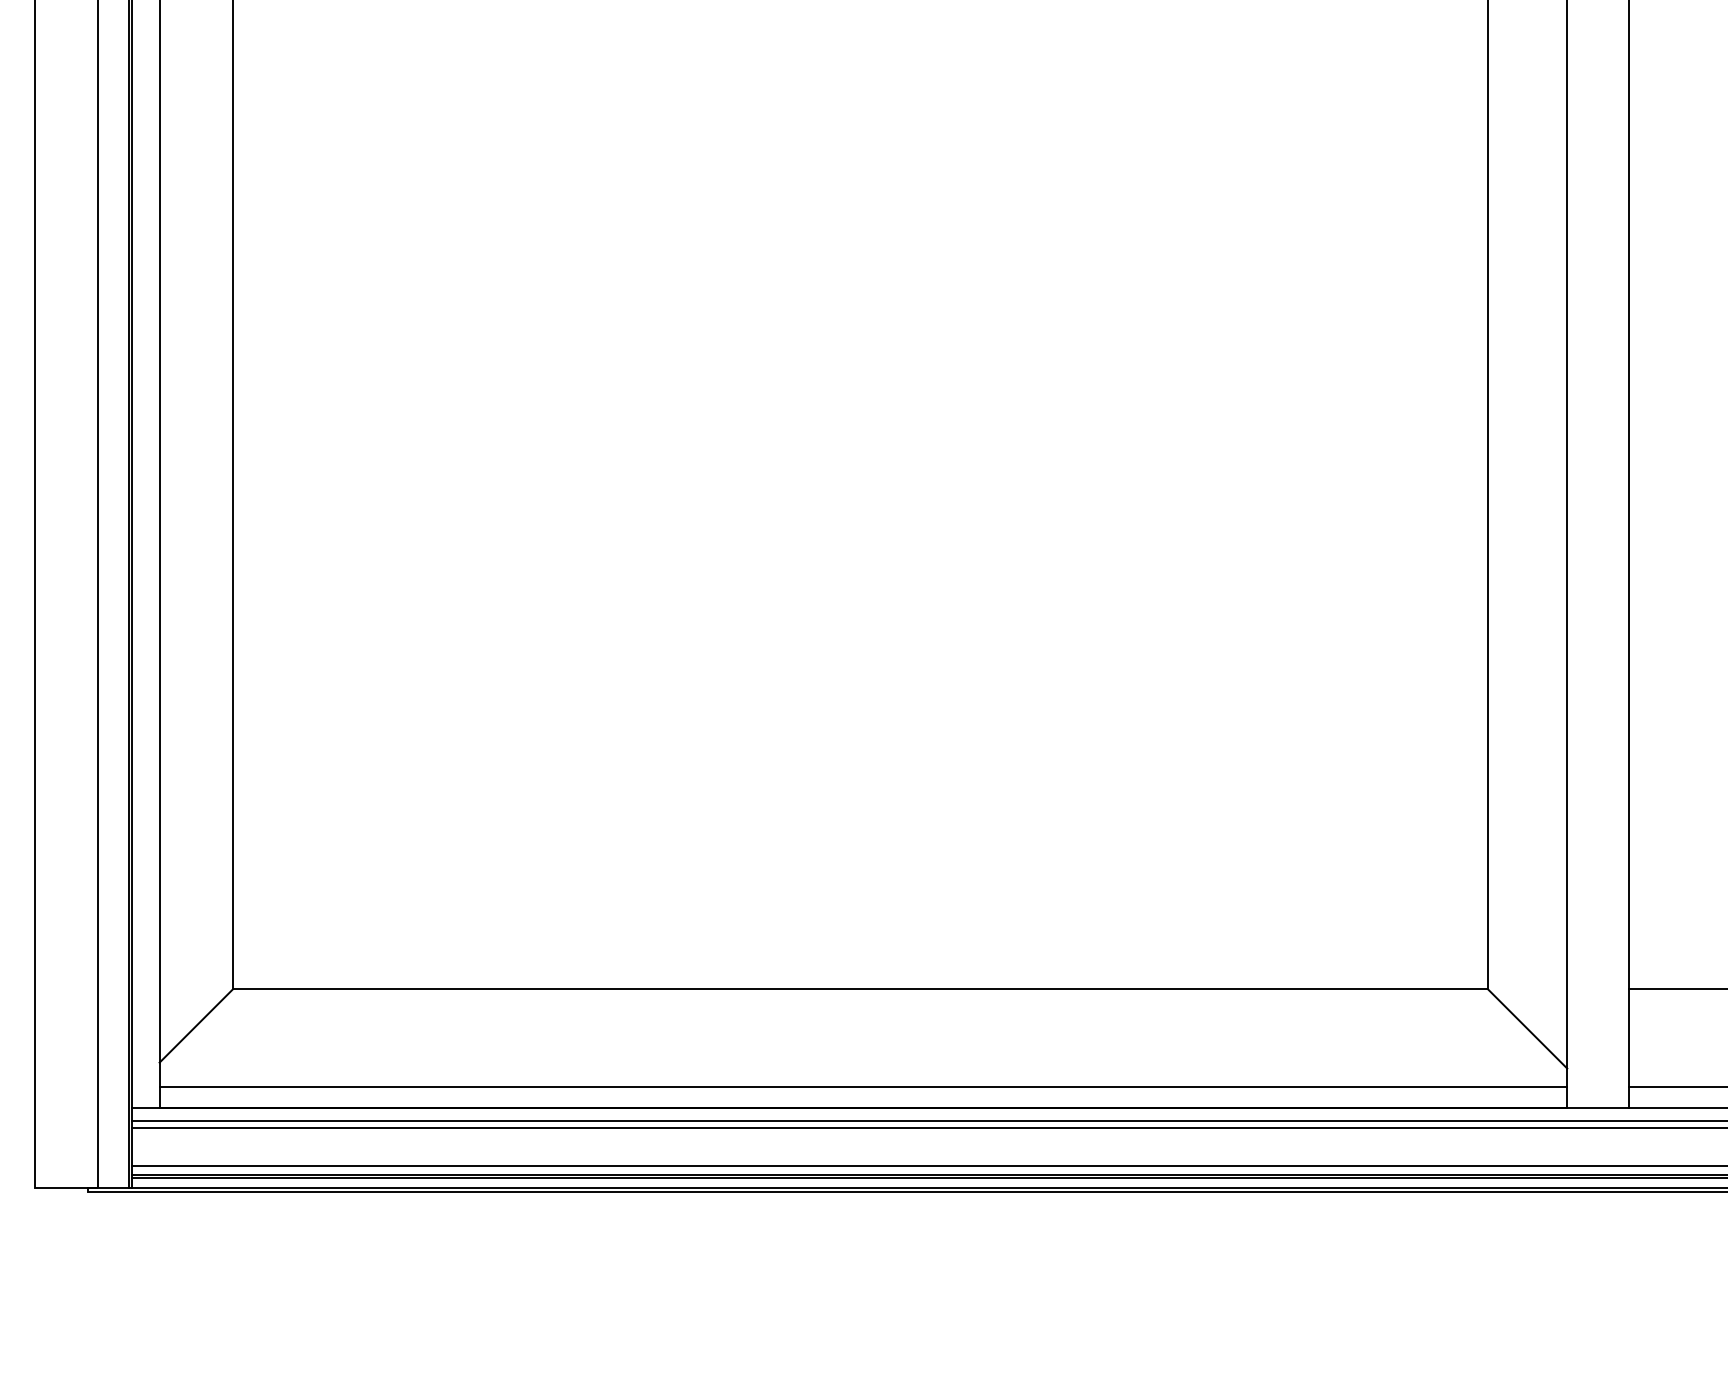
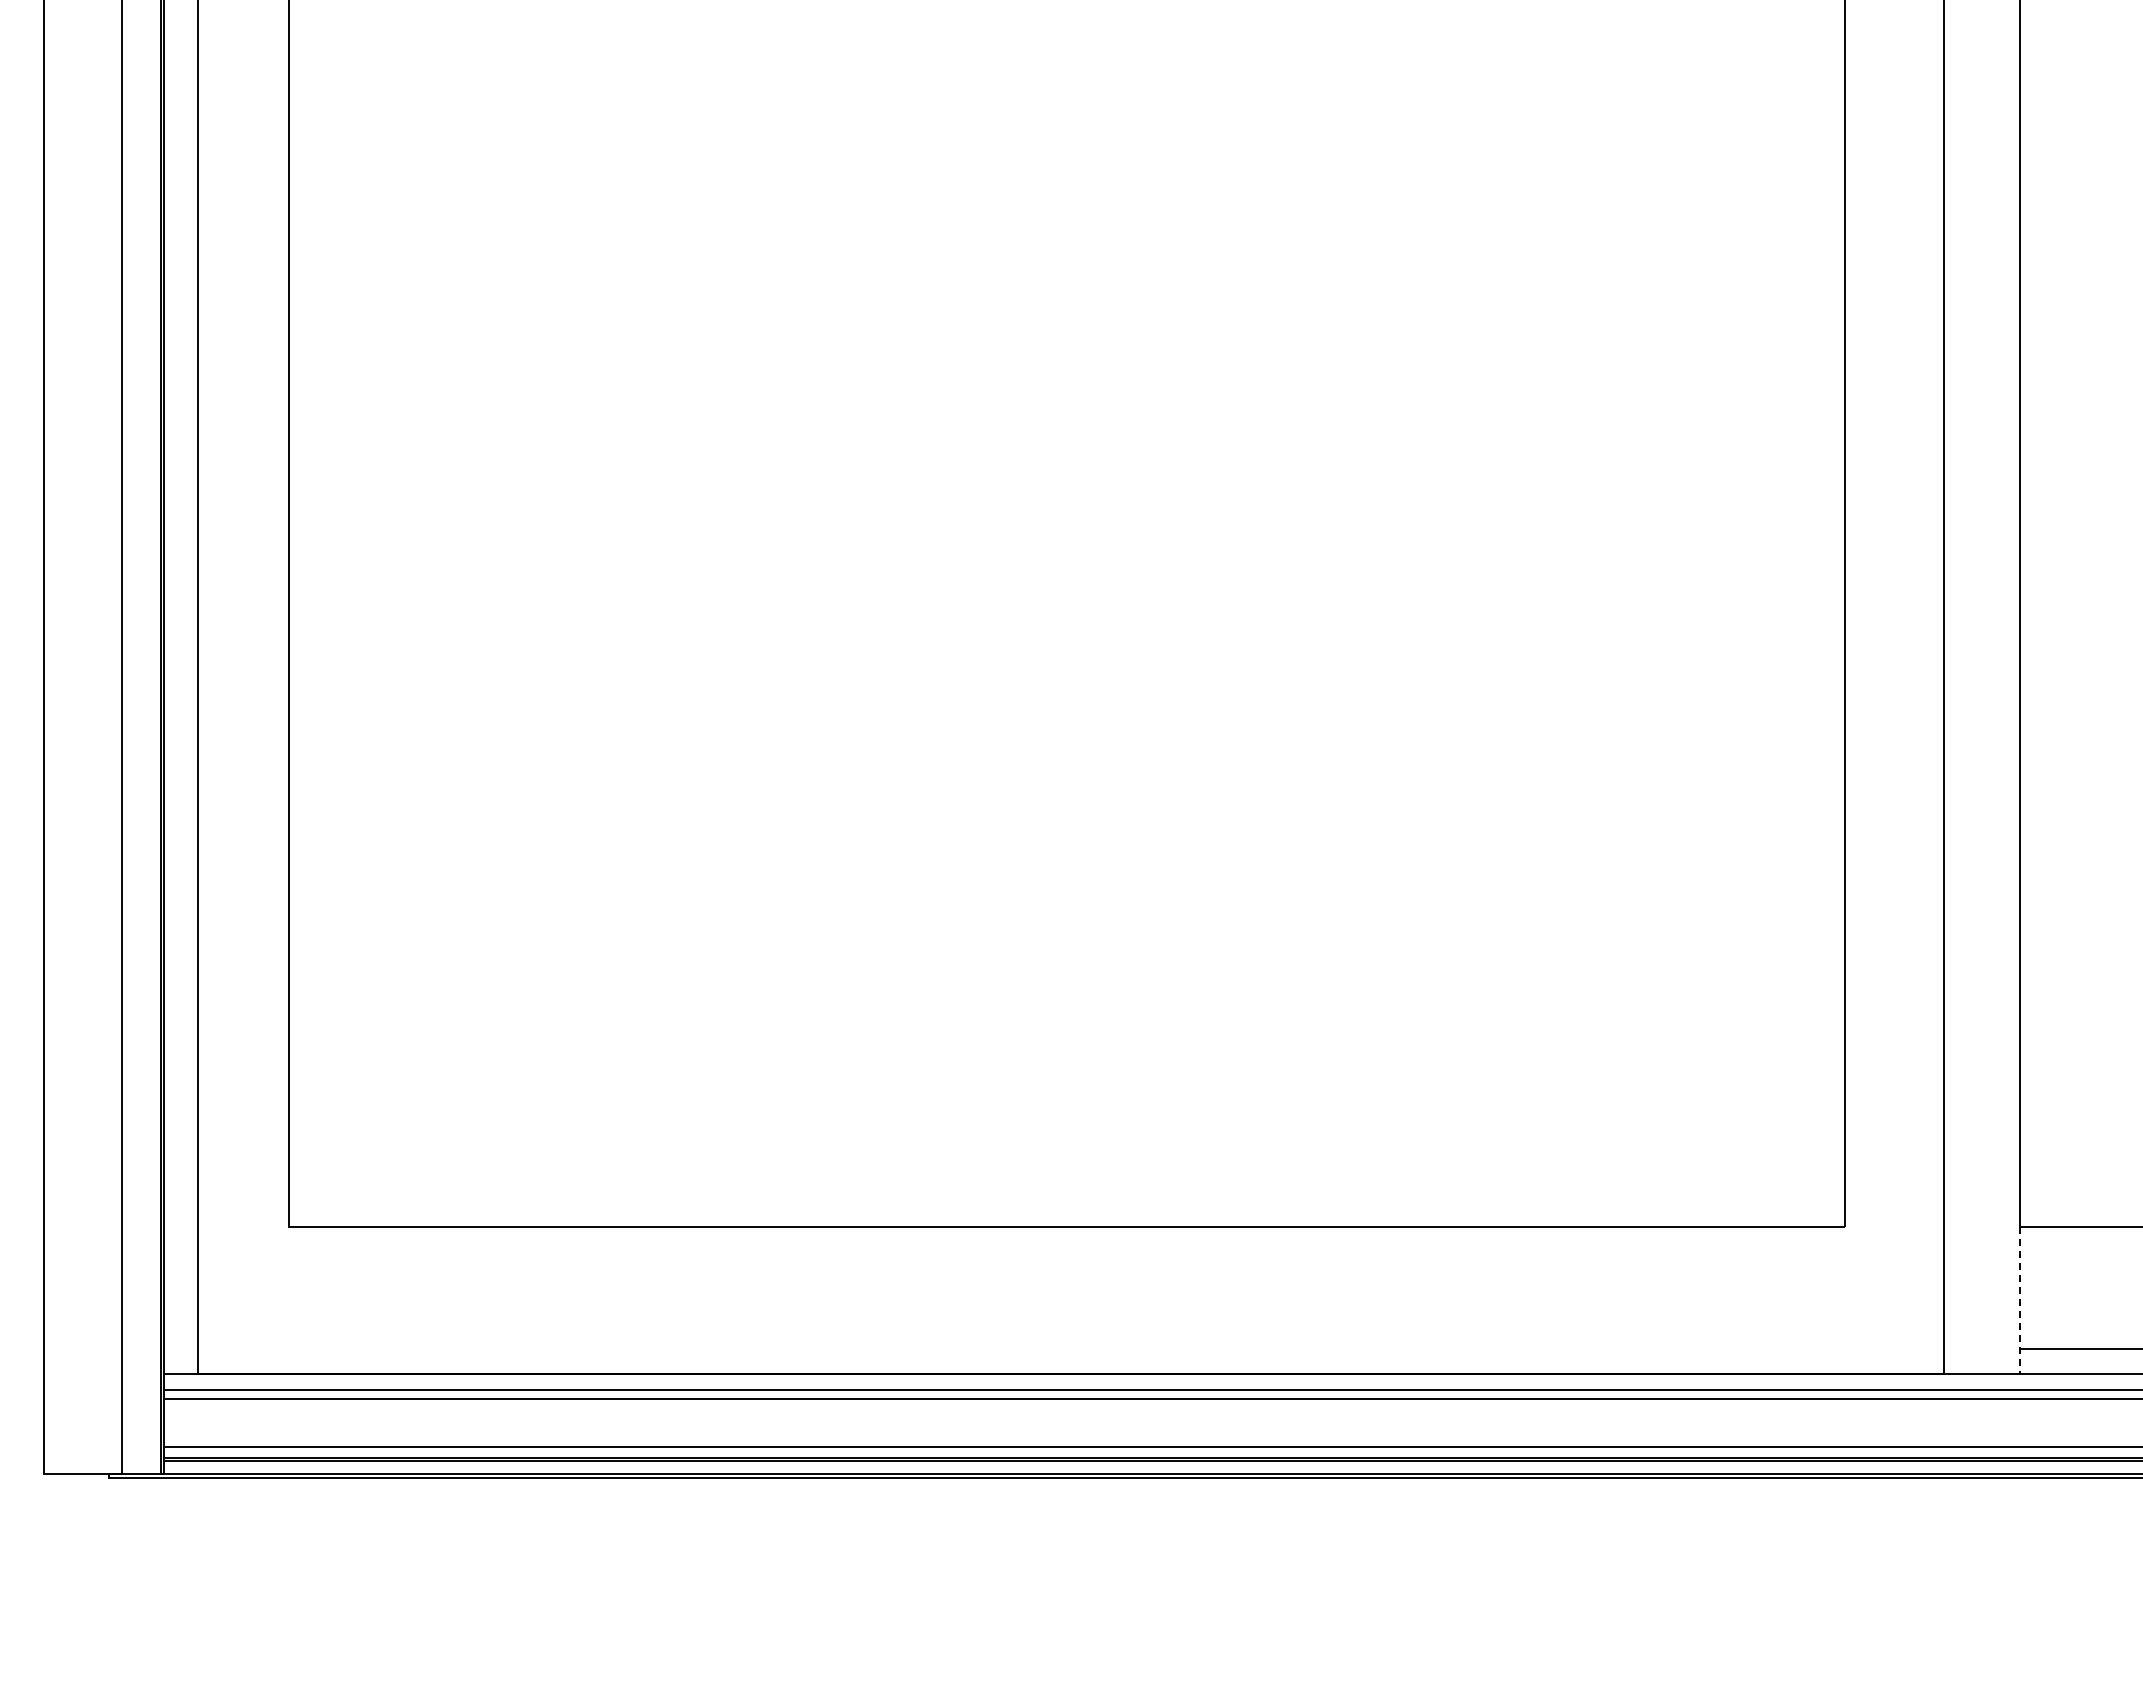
line: (196, 1025) -> (243, 1271), removed
line: (1527, 1028) -> (1894, 1275), removed
line: (1629, 1048) -> (2020, 1300), solid -> dashed
line: (863, 1087) -> (1070, 1348), removed

